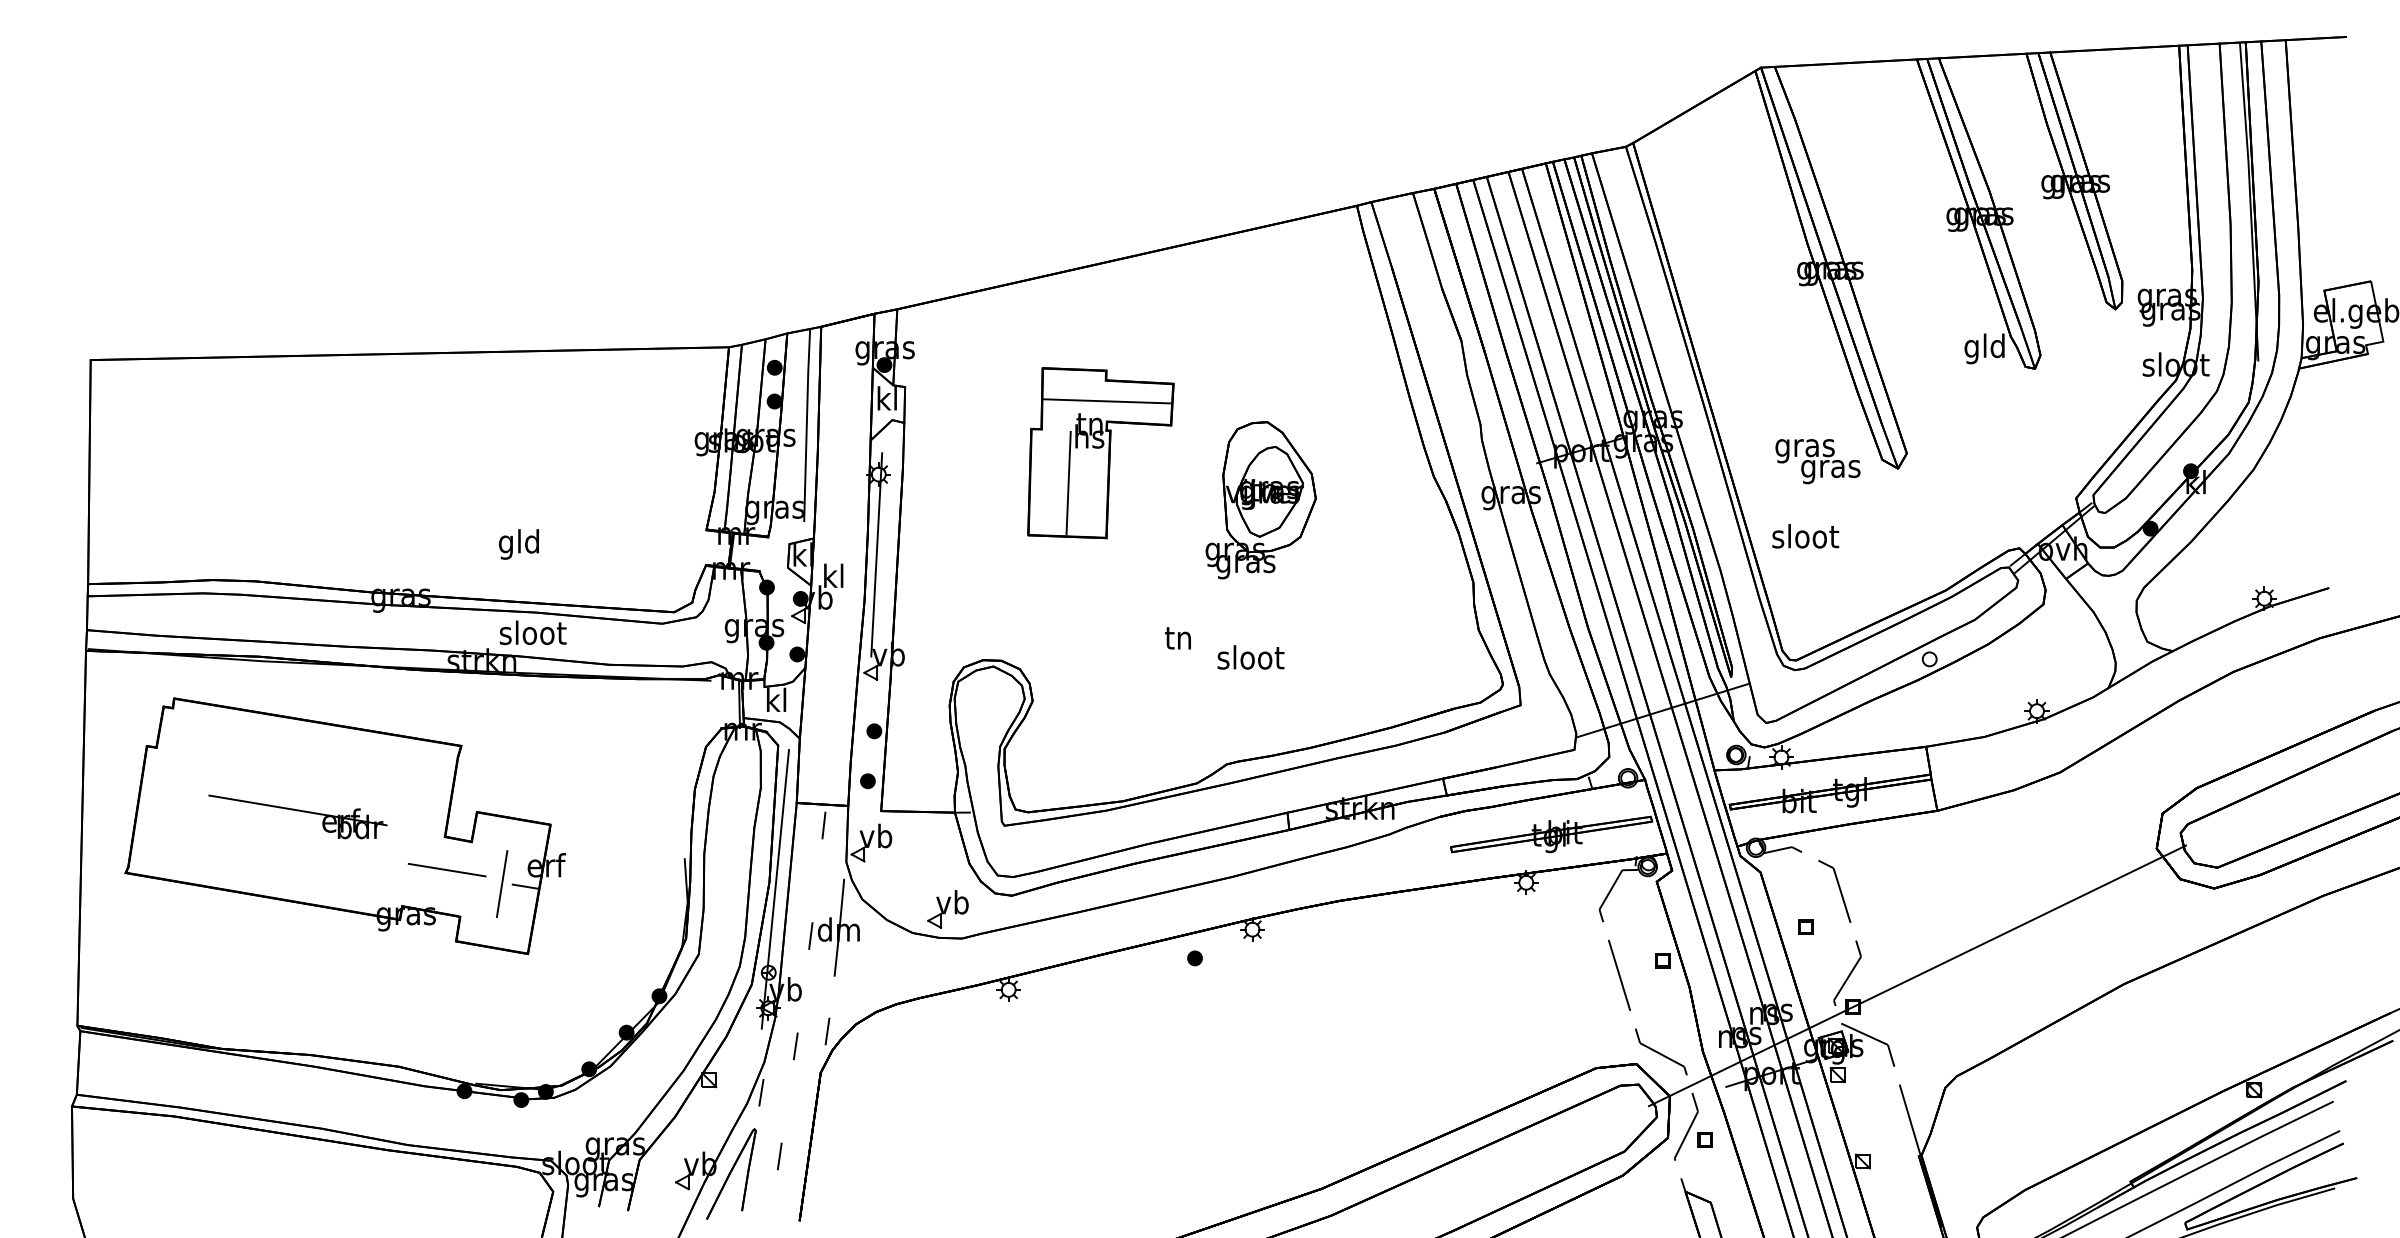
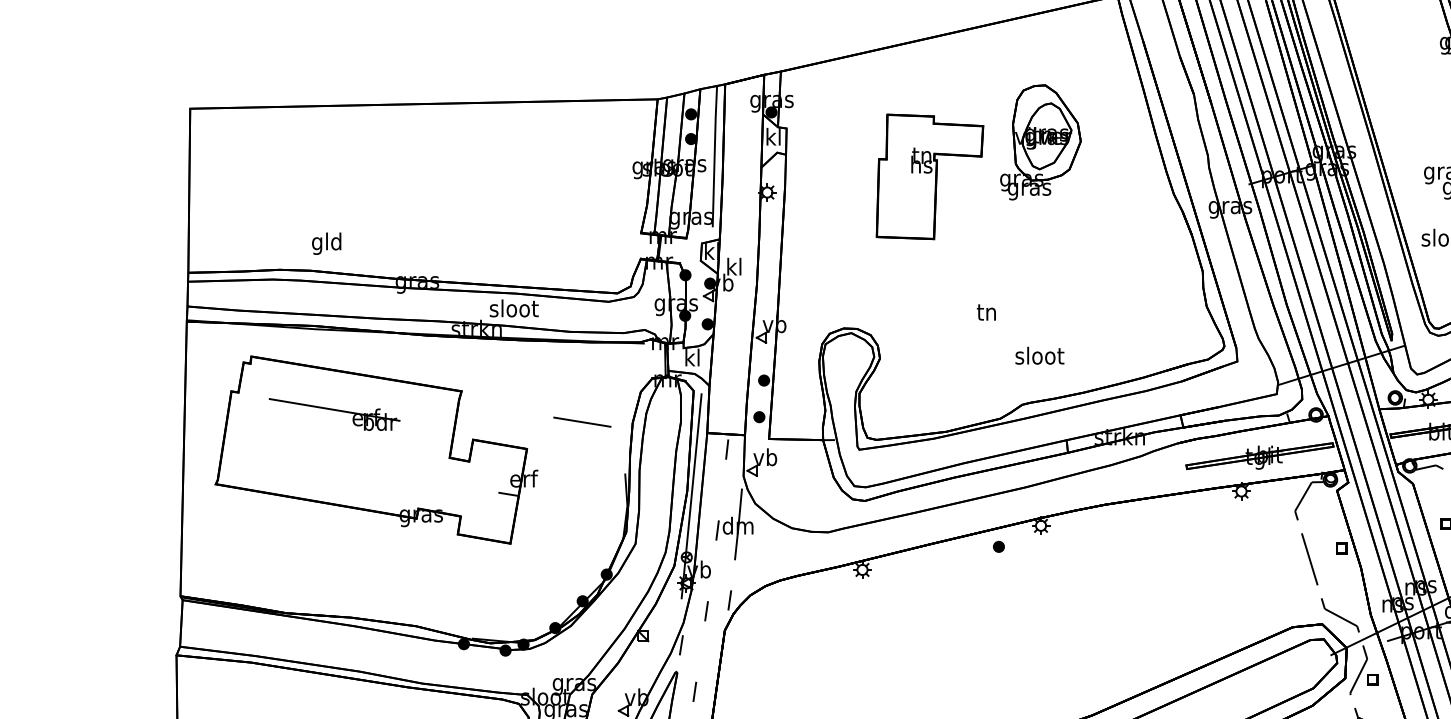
line: (1106, 401) -> (934, 139), removed
line: (1068, 482) -> (906, 198), removed
part: (1260, 500) -> (1040, 142), moved
text: (518, 544) -> (326, 243), moved
line: (876, 554) -> (765, 251), removed
text: (1250, 657) -> (1039, 355), moved
part: (297, 816) -> (334, 414), moved
line: (446, 869) -> (581, 421), moved
line: (501, 884) -> (491, 492), removed
part: (947, 909) -> (817, 511), removed

